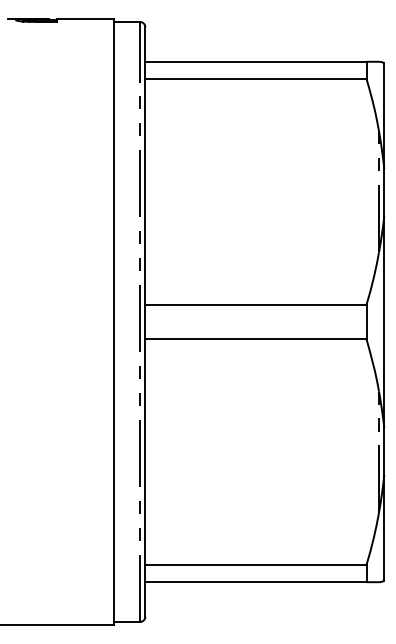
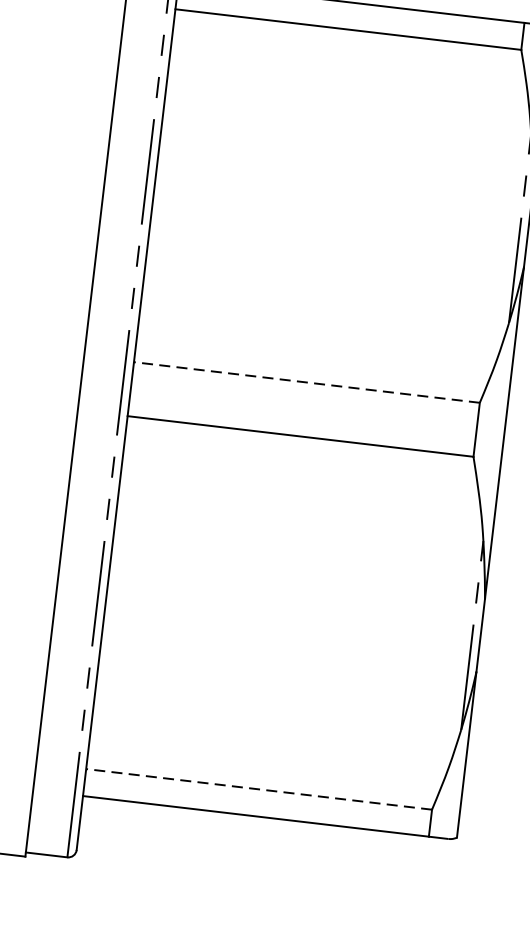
line: (255, 304) -> (306, 382), solid -> dashed
line: (255, 564) -> (258, 788), solid -> dashed

